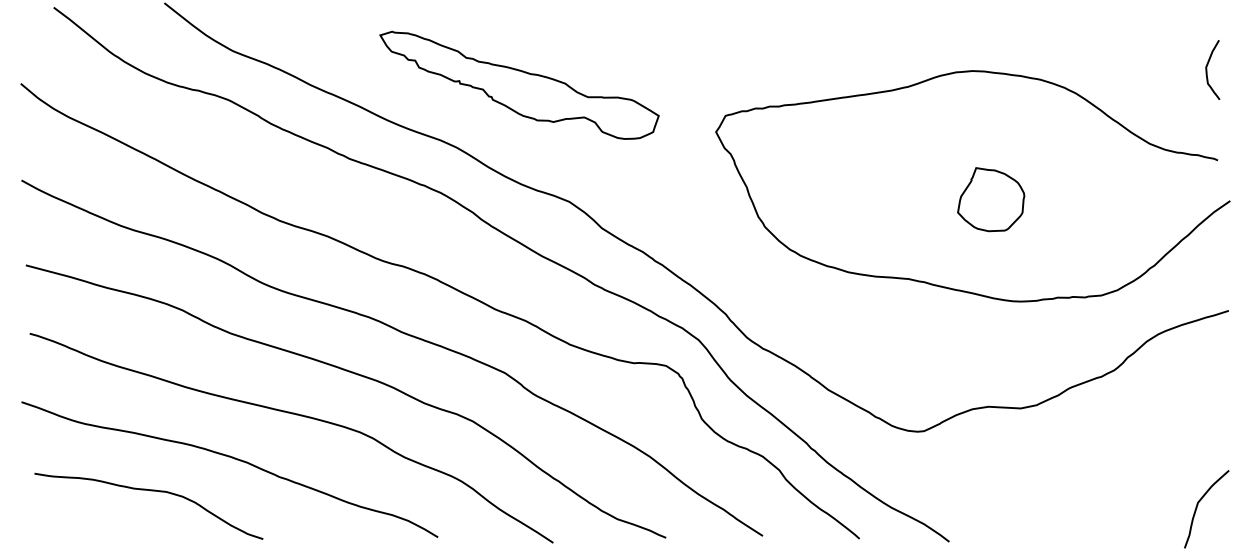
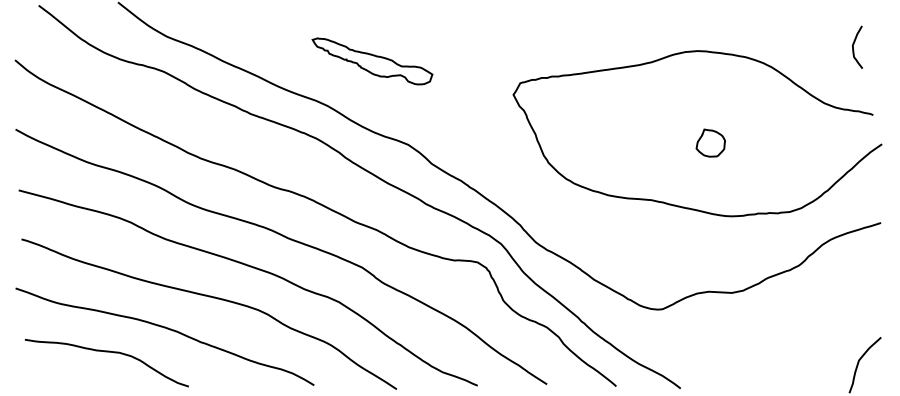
curve: (1208, 66) -> (854, 44), moved
part: (519, 85) -> (372, 61), size x0.6
part: (990, 198) -> (710, 142), size x0.6

